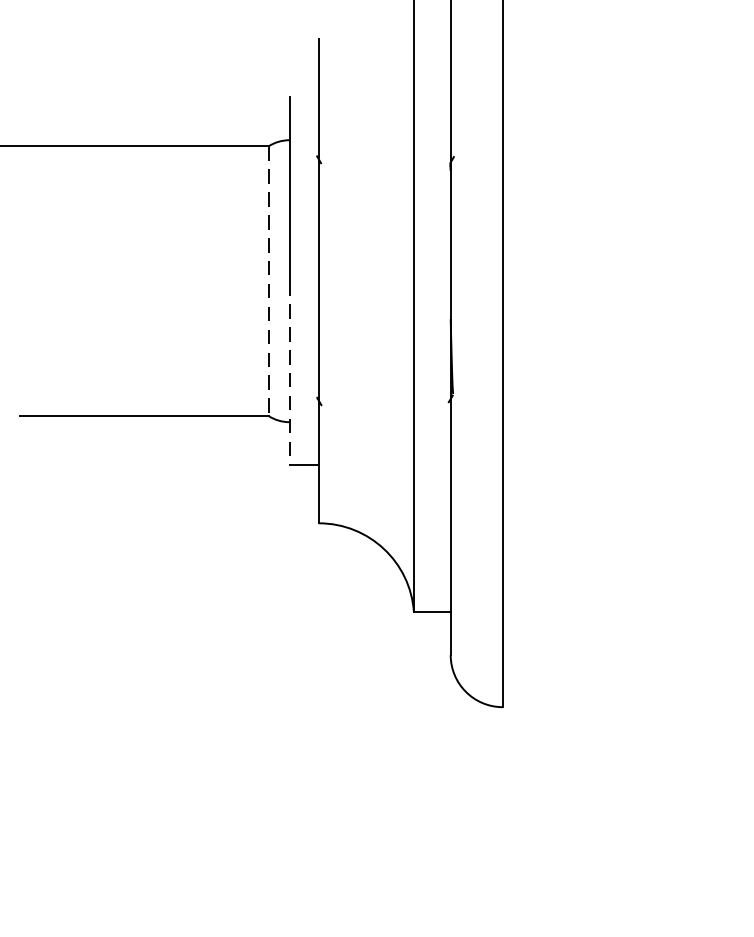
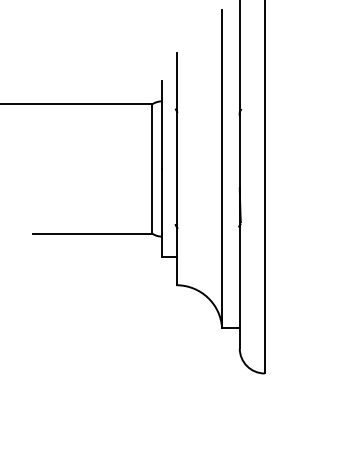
line: (268, 280) -> (152, 168), dashed -> solid
line: (289, 373) -> (162, 213), dashed -> solid

